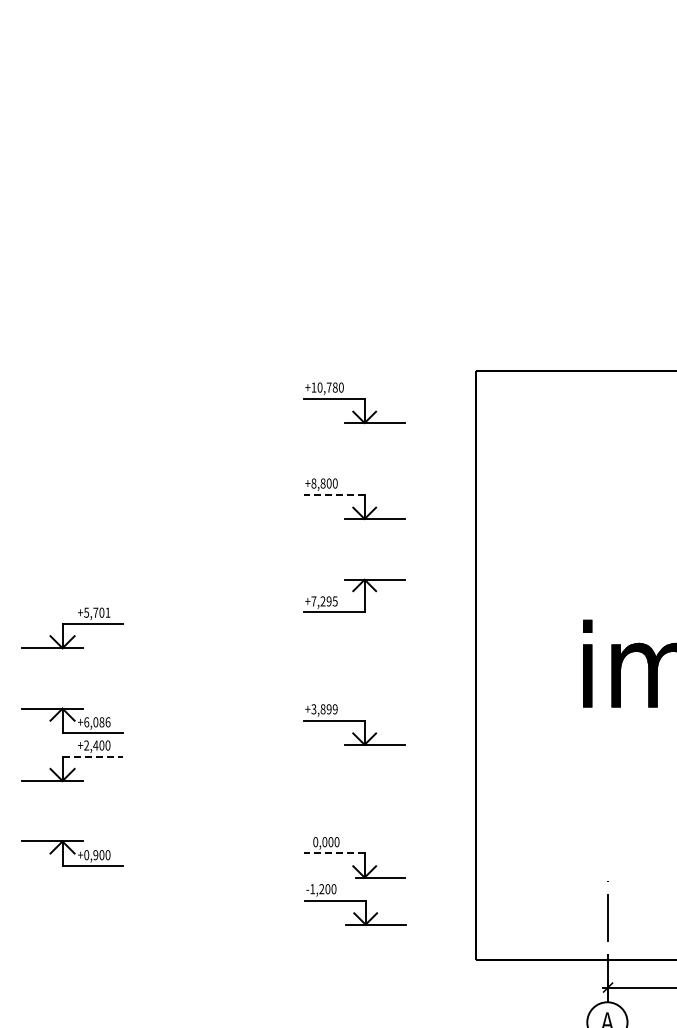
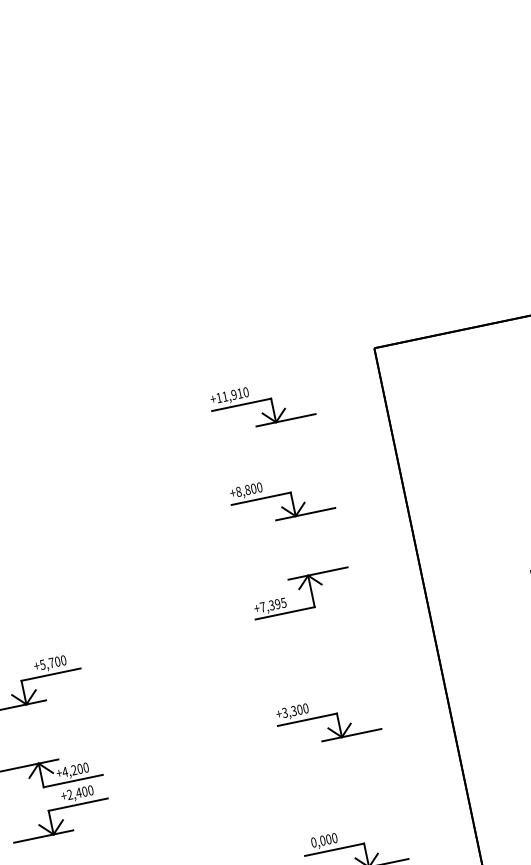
text: (327, 387) -> (232, 395), +10,780 -> +11,910
line: (333, 494) -> (260, 498), dashed -> solid
text: (322, 601) -> (271, 605), +7,295 -> +7,395
text: (107, 612) -> (63, 660), +5,701 -> +5,700
text: (328, 709) -> (299, 710), +3,899 -> +3,300
text: (97, 722) -> (75, 770), +6,086 -> +4,200
line: (93, 756) -> (78, 804), dashed -> solid
line: (333, 853) -> (333, 849), dashed -> solid

